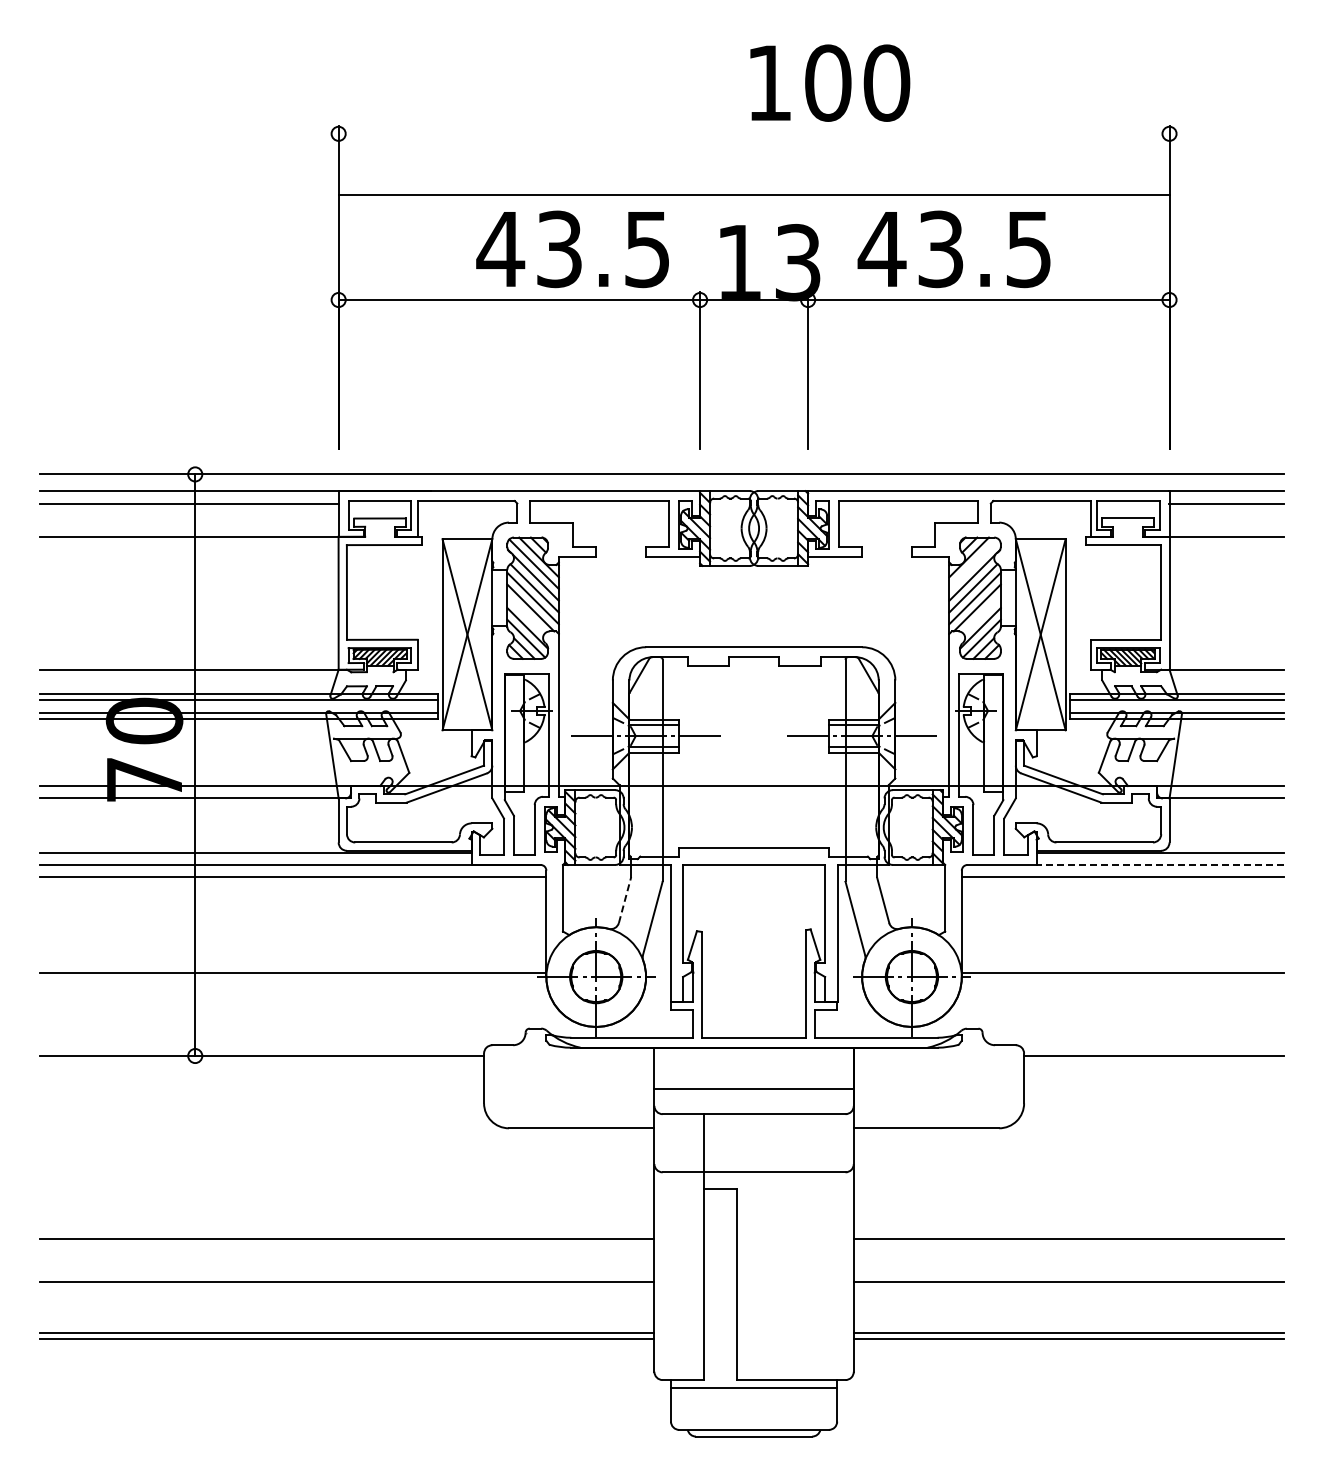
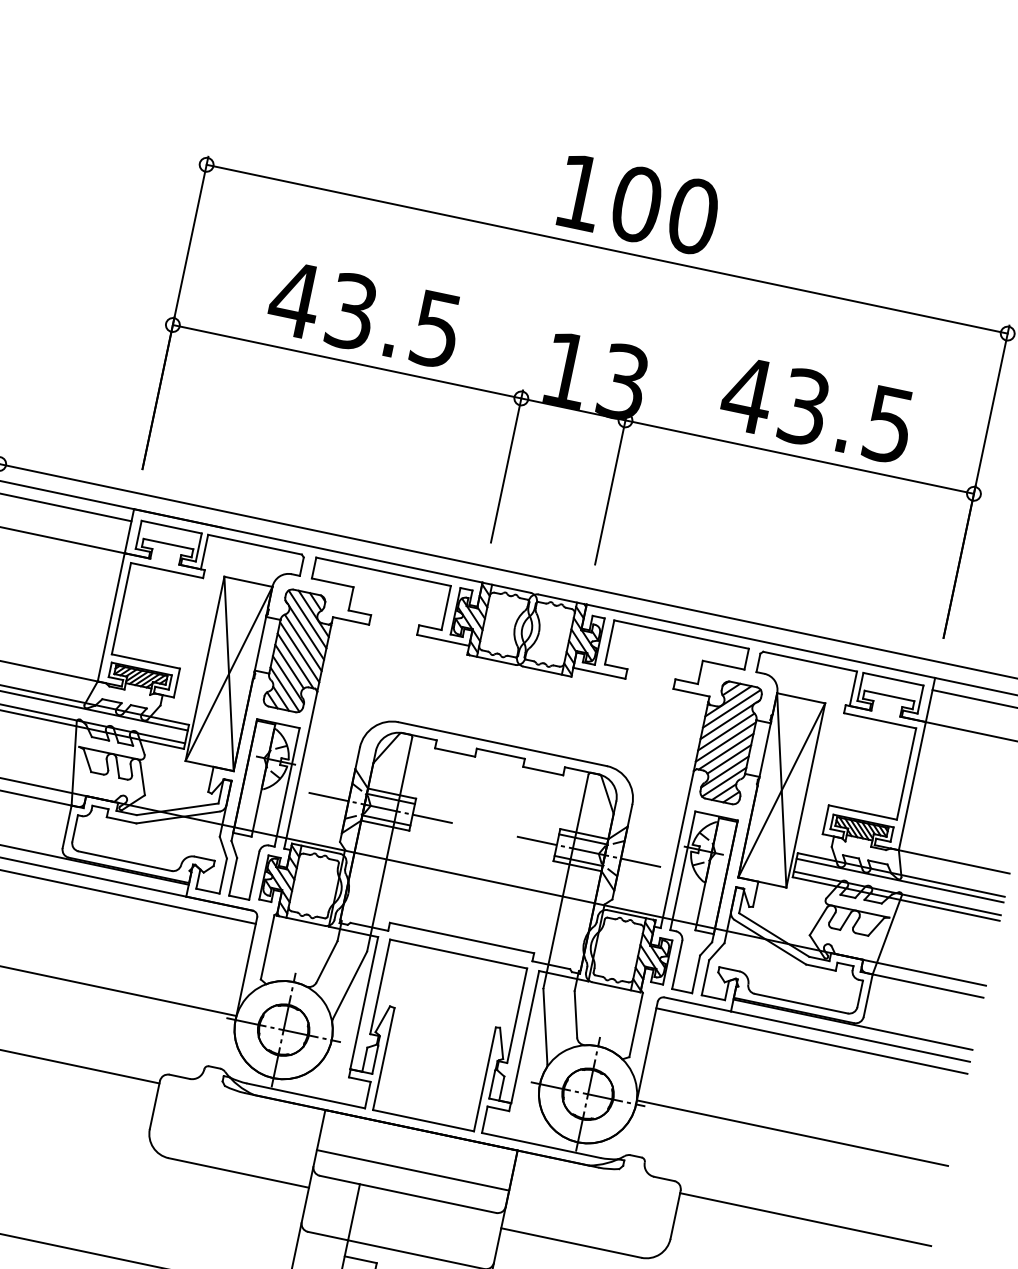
text: (830, 82) -> (639, 204), moved
line: (753, 194) -> (606, 248), moved
text: (572, 249) -> (364, 314), moved
text: (953, 249) -> (816, 409), moved
line: (973, 564) -> (731, 708), added
line: (525, 614) -> (289, 666), added
line: (981, 614) -> (728, 758), added
line: (1160, 864) -> (850, 1036), dashed -> solid
line: (625, 899) -> (327, 961), dashed -> solid

